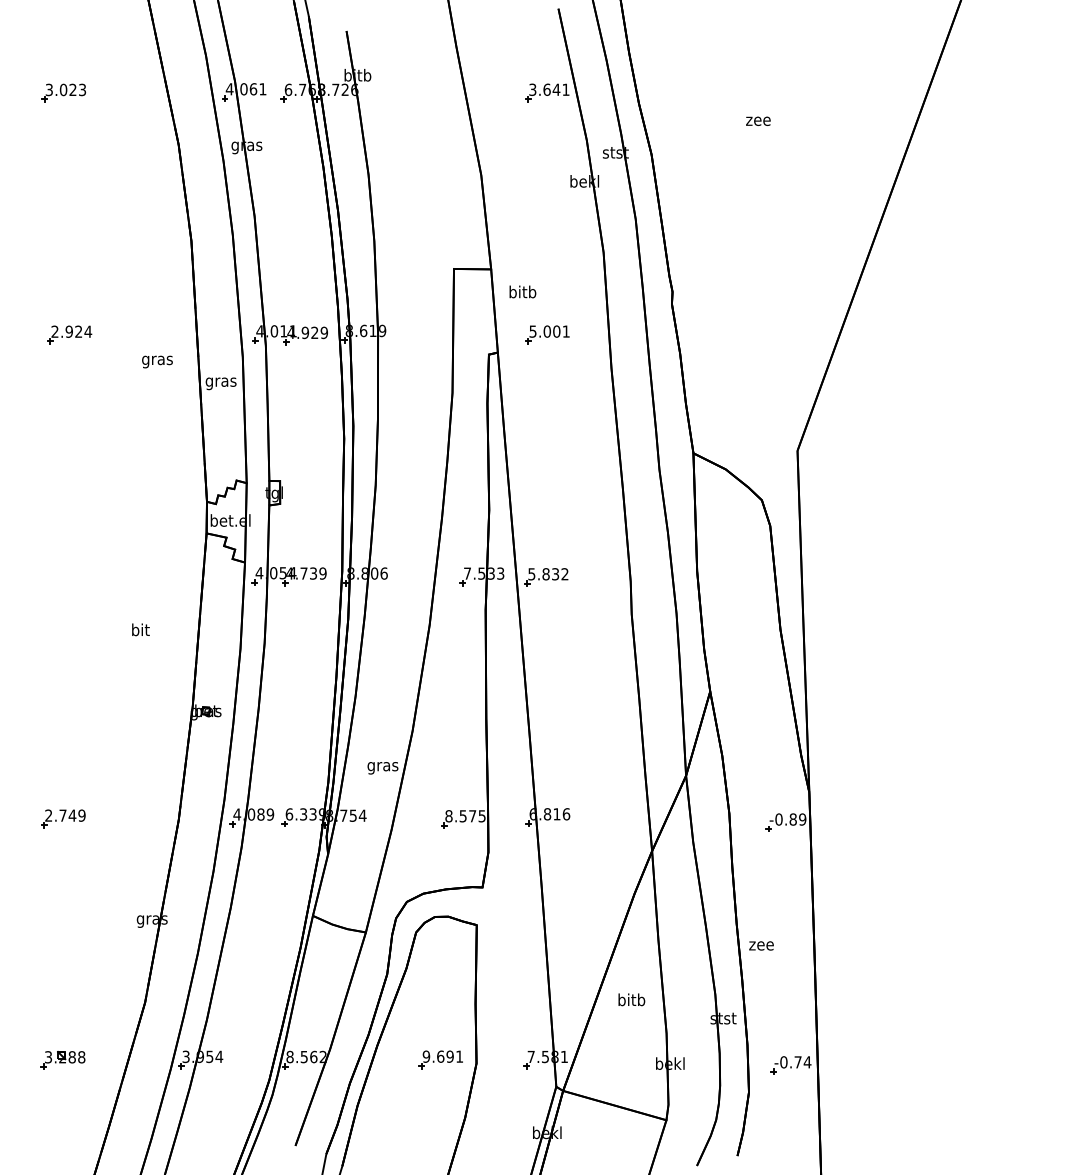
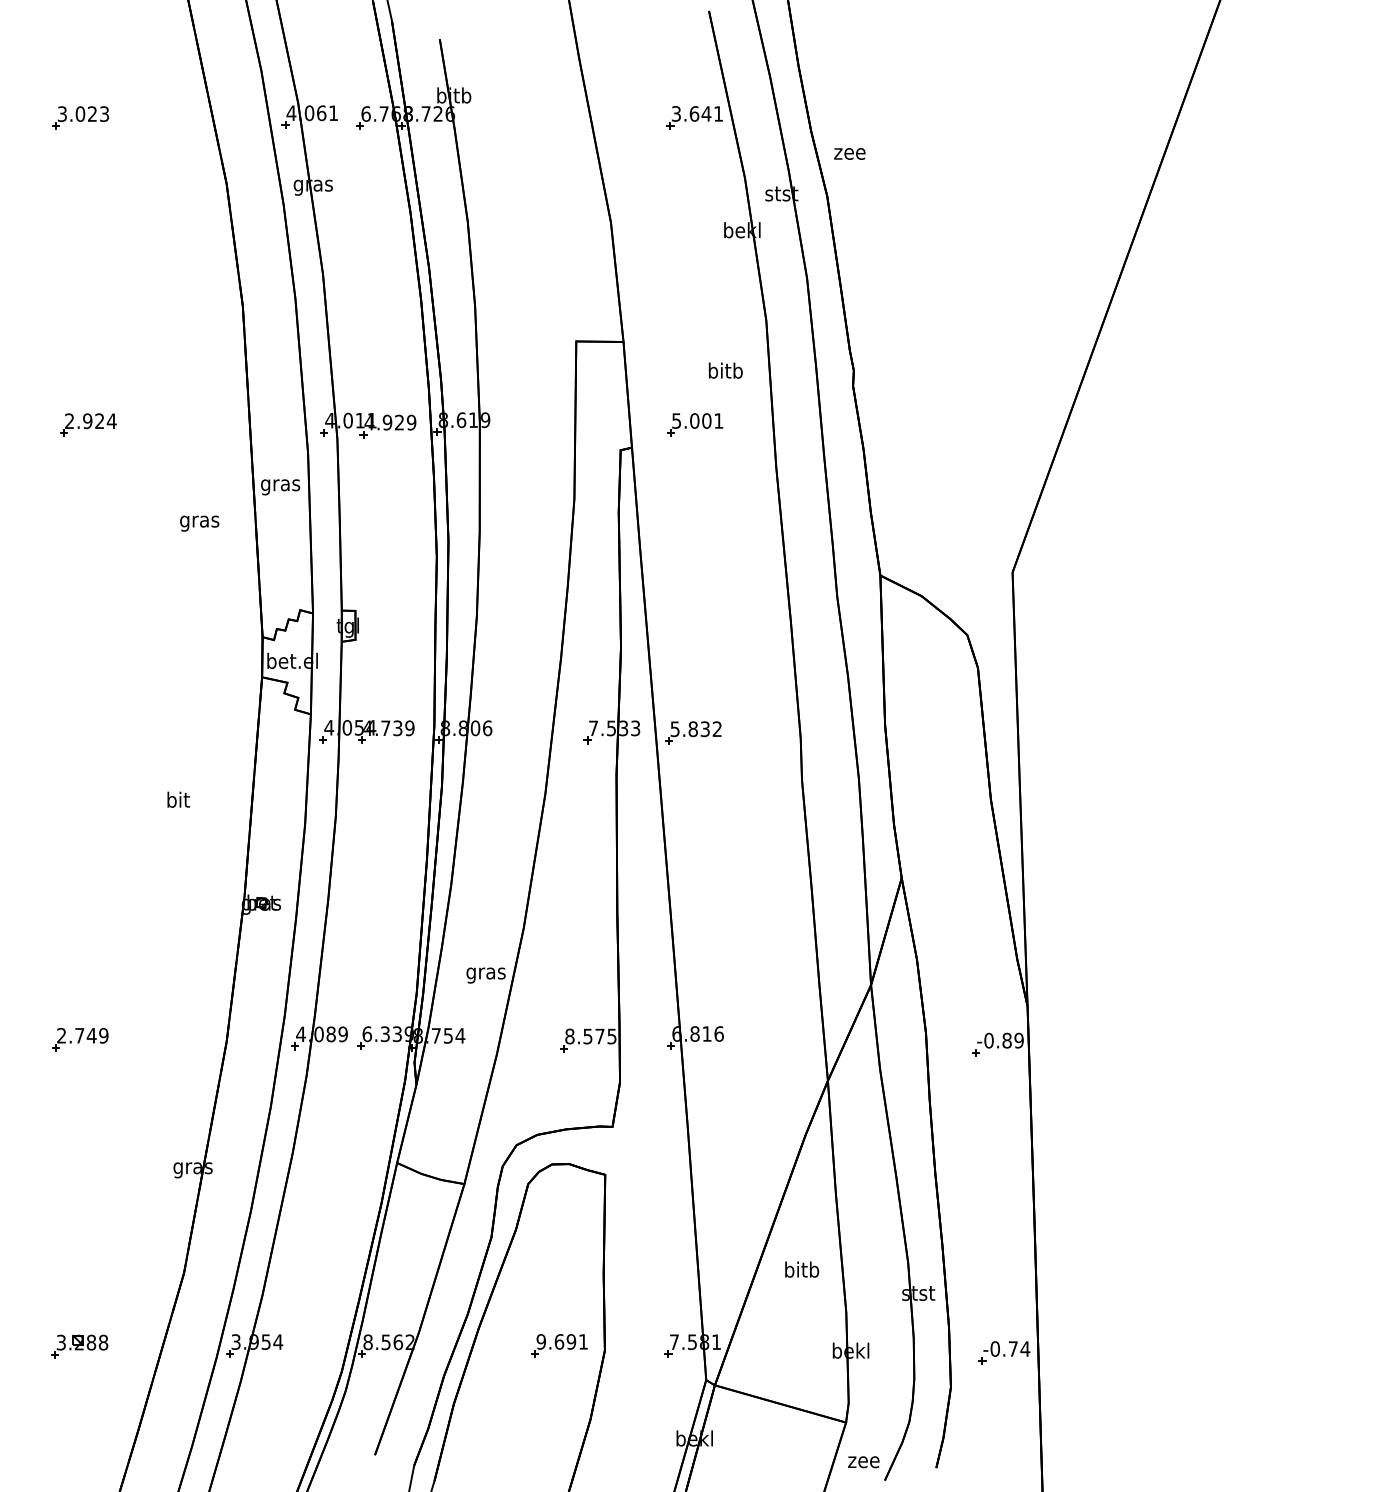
text: (758, 120) -> (849, 153), moved
text: (522, 291) -> (725, 370), moved
text: (157, 361) -> (199, 523), moved
text: (761, 946) -> (863, 1462), moved

